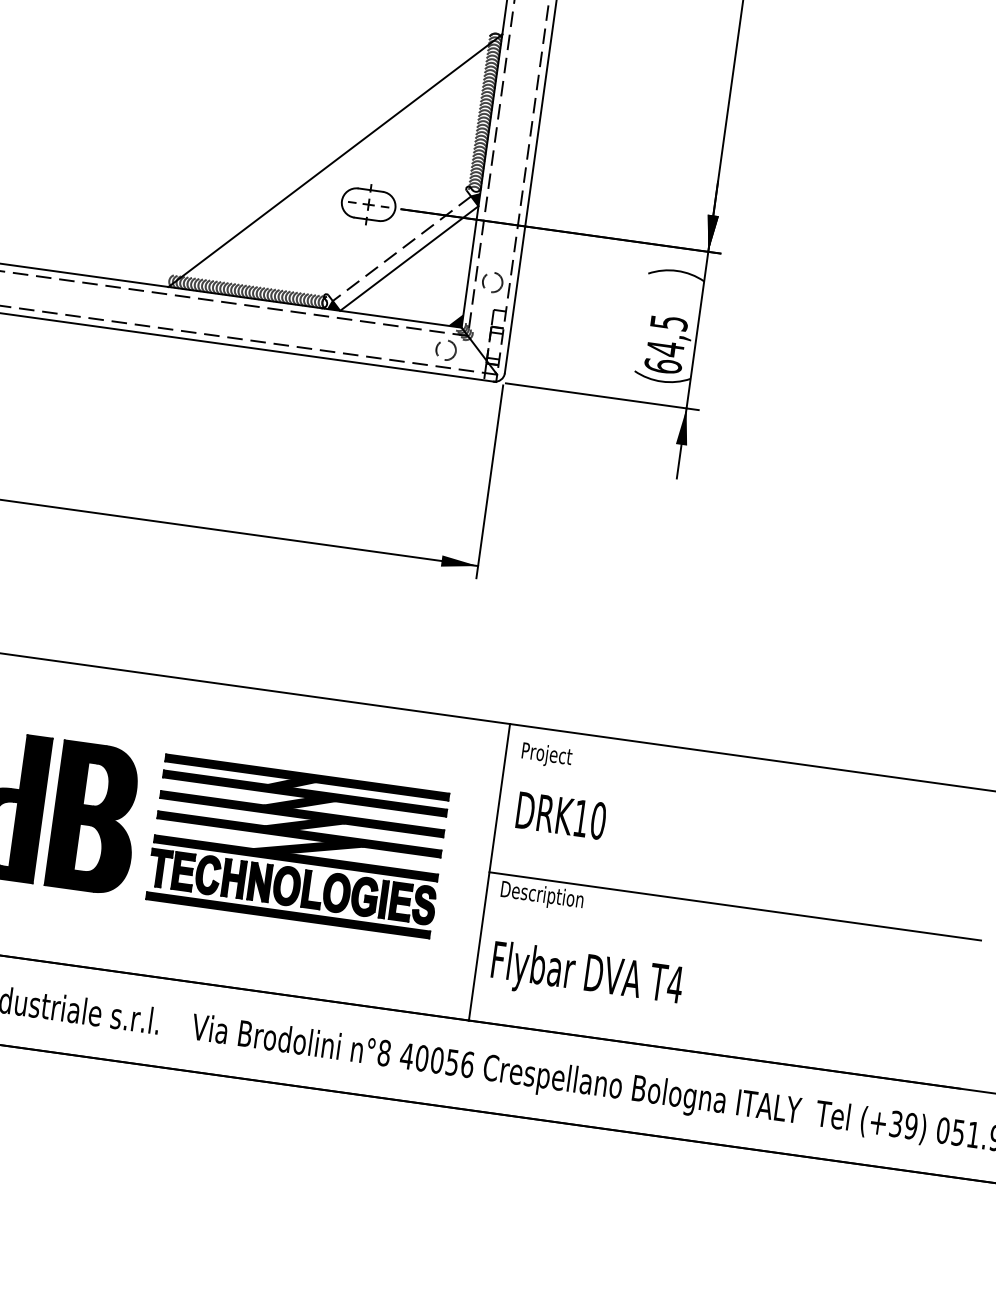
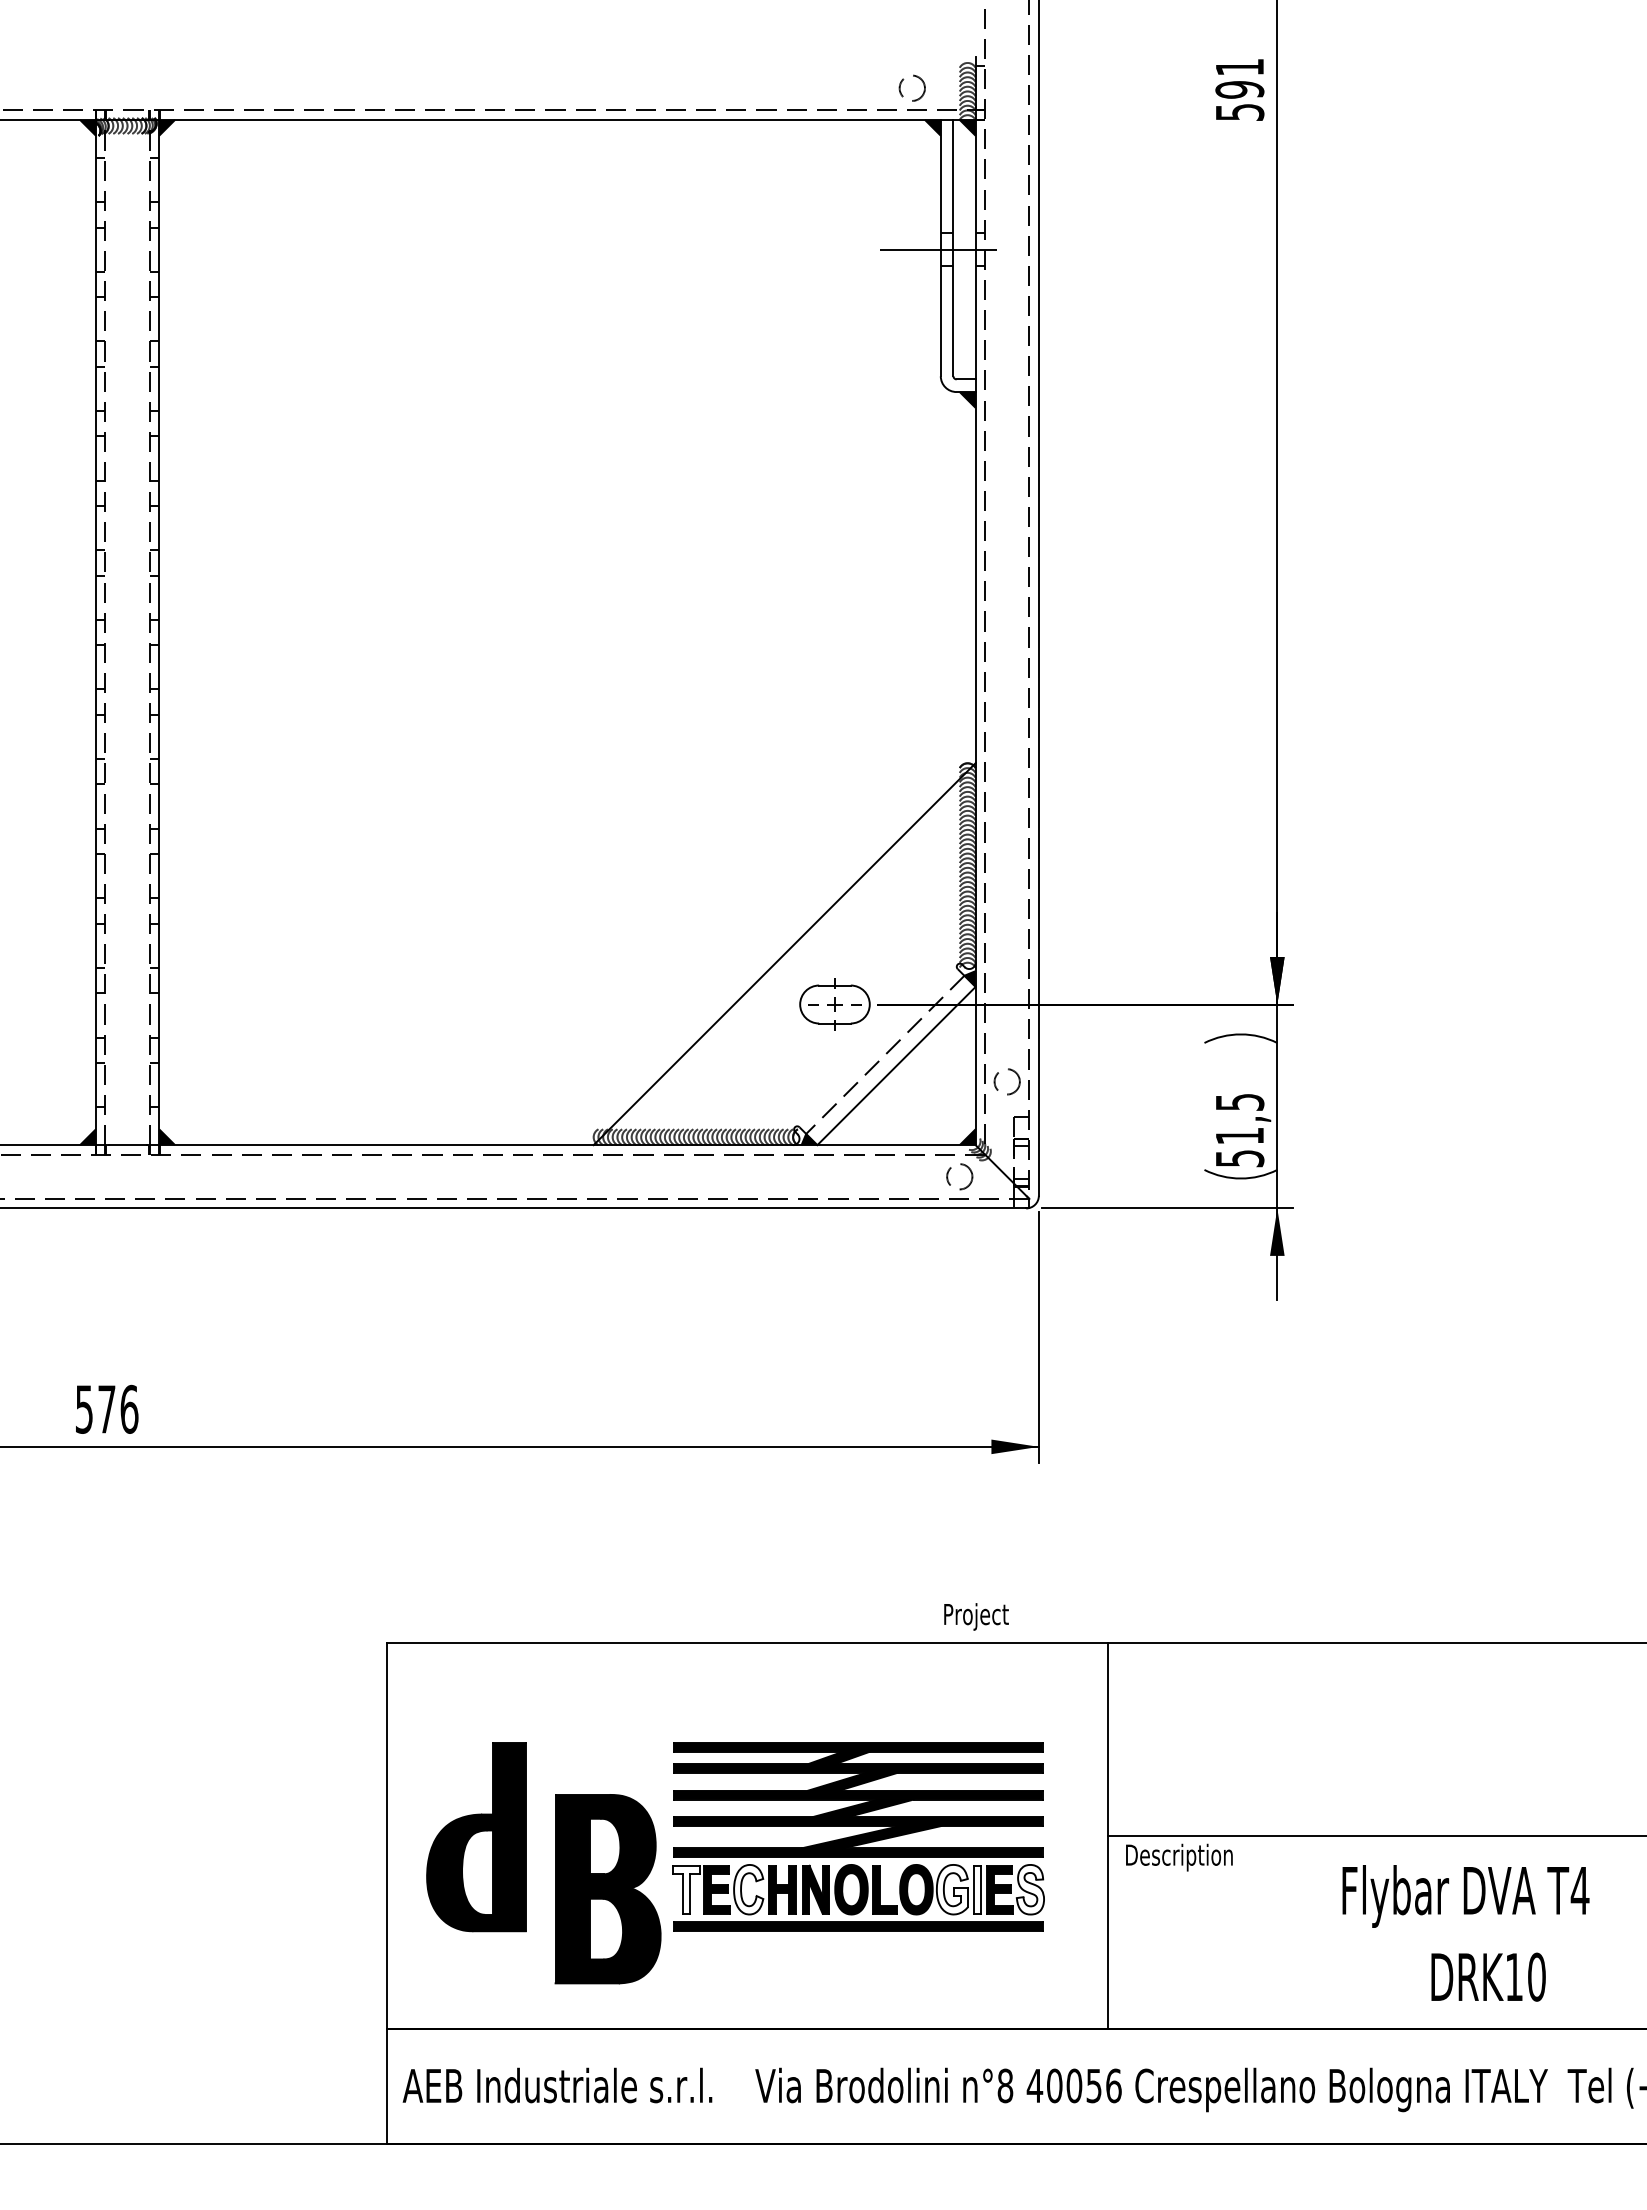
text: (664, 356) -> (1239, 1146), 64,5 -> 51,5
text: (547, 755) -> (976, 1616), moved
text: (561, 815) -> (1488, 1976), moved
part: (94, 818) -> (607, 1889), moved
fill: (160, 868) -> (686, 1889), removed
fill: (208, 874) -> (748, 1889), removed
fill: (364, 896) -> (952, 1889), removed
fill: (383, 899) -> (977, 1889), removed
fill: (424, 905) -> (1030, 1889), removed
text: (586, 976) -> (1465, 1896), moved

